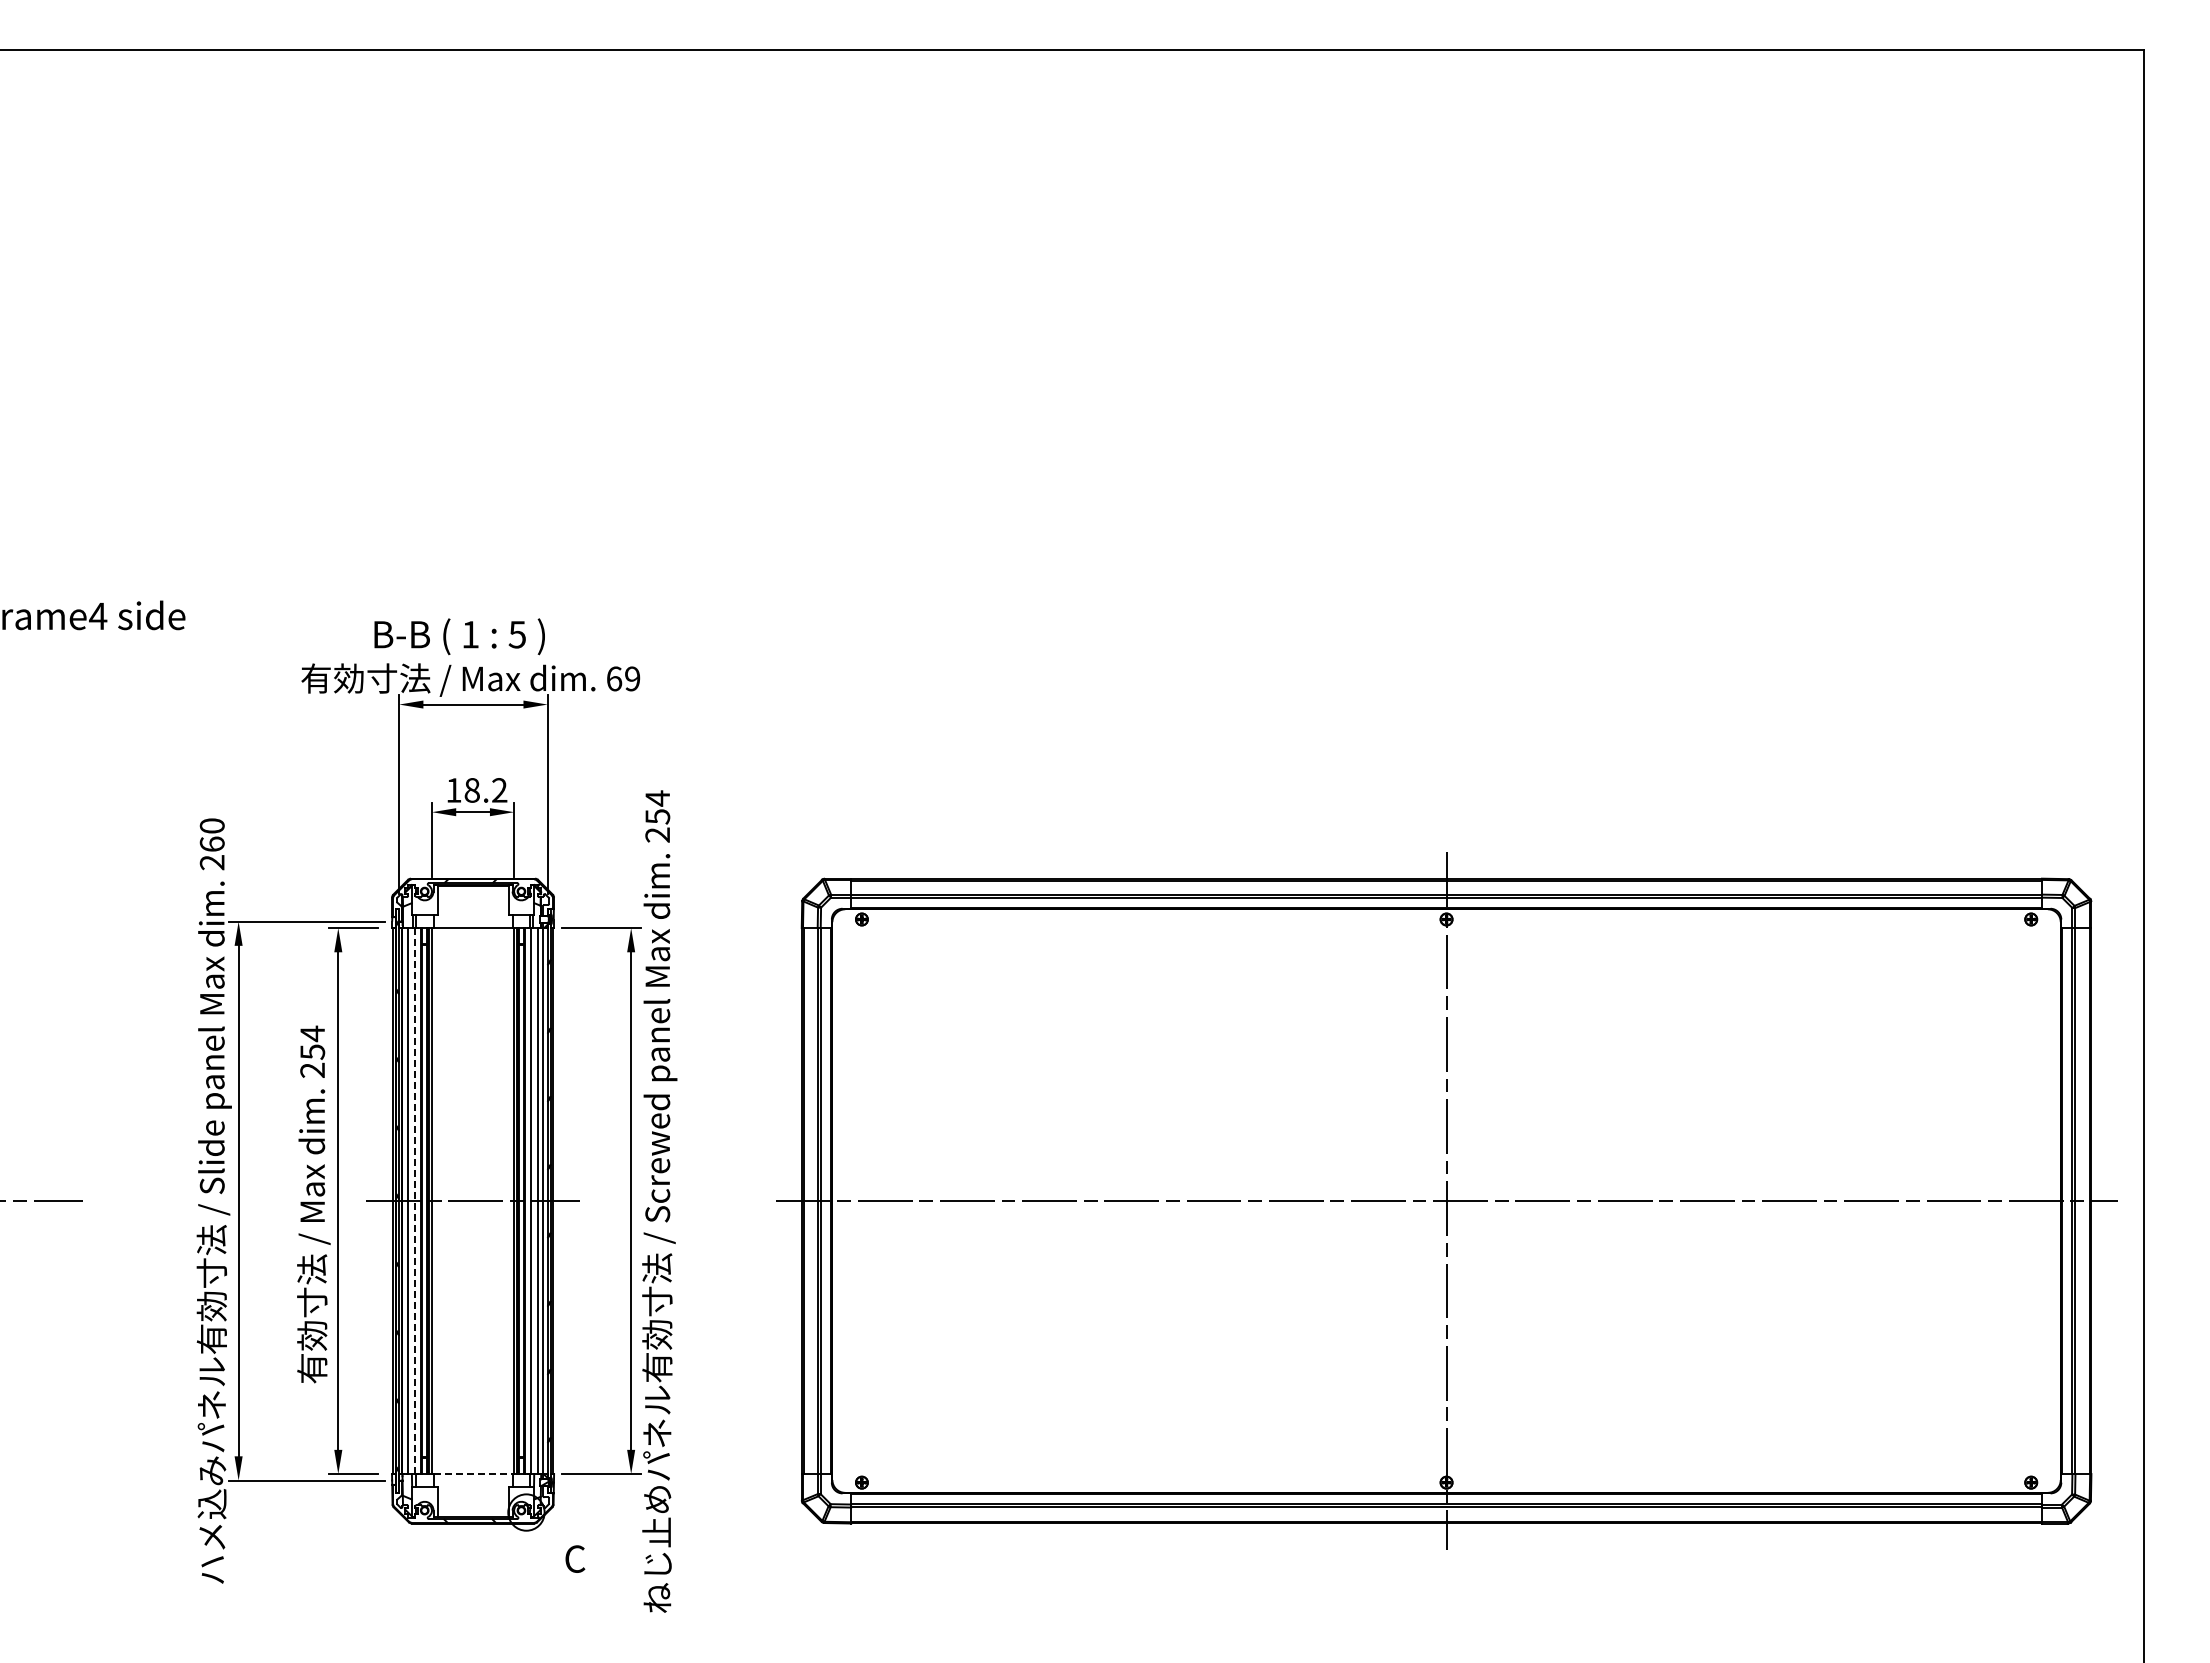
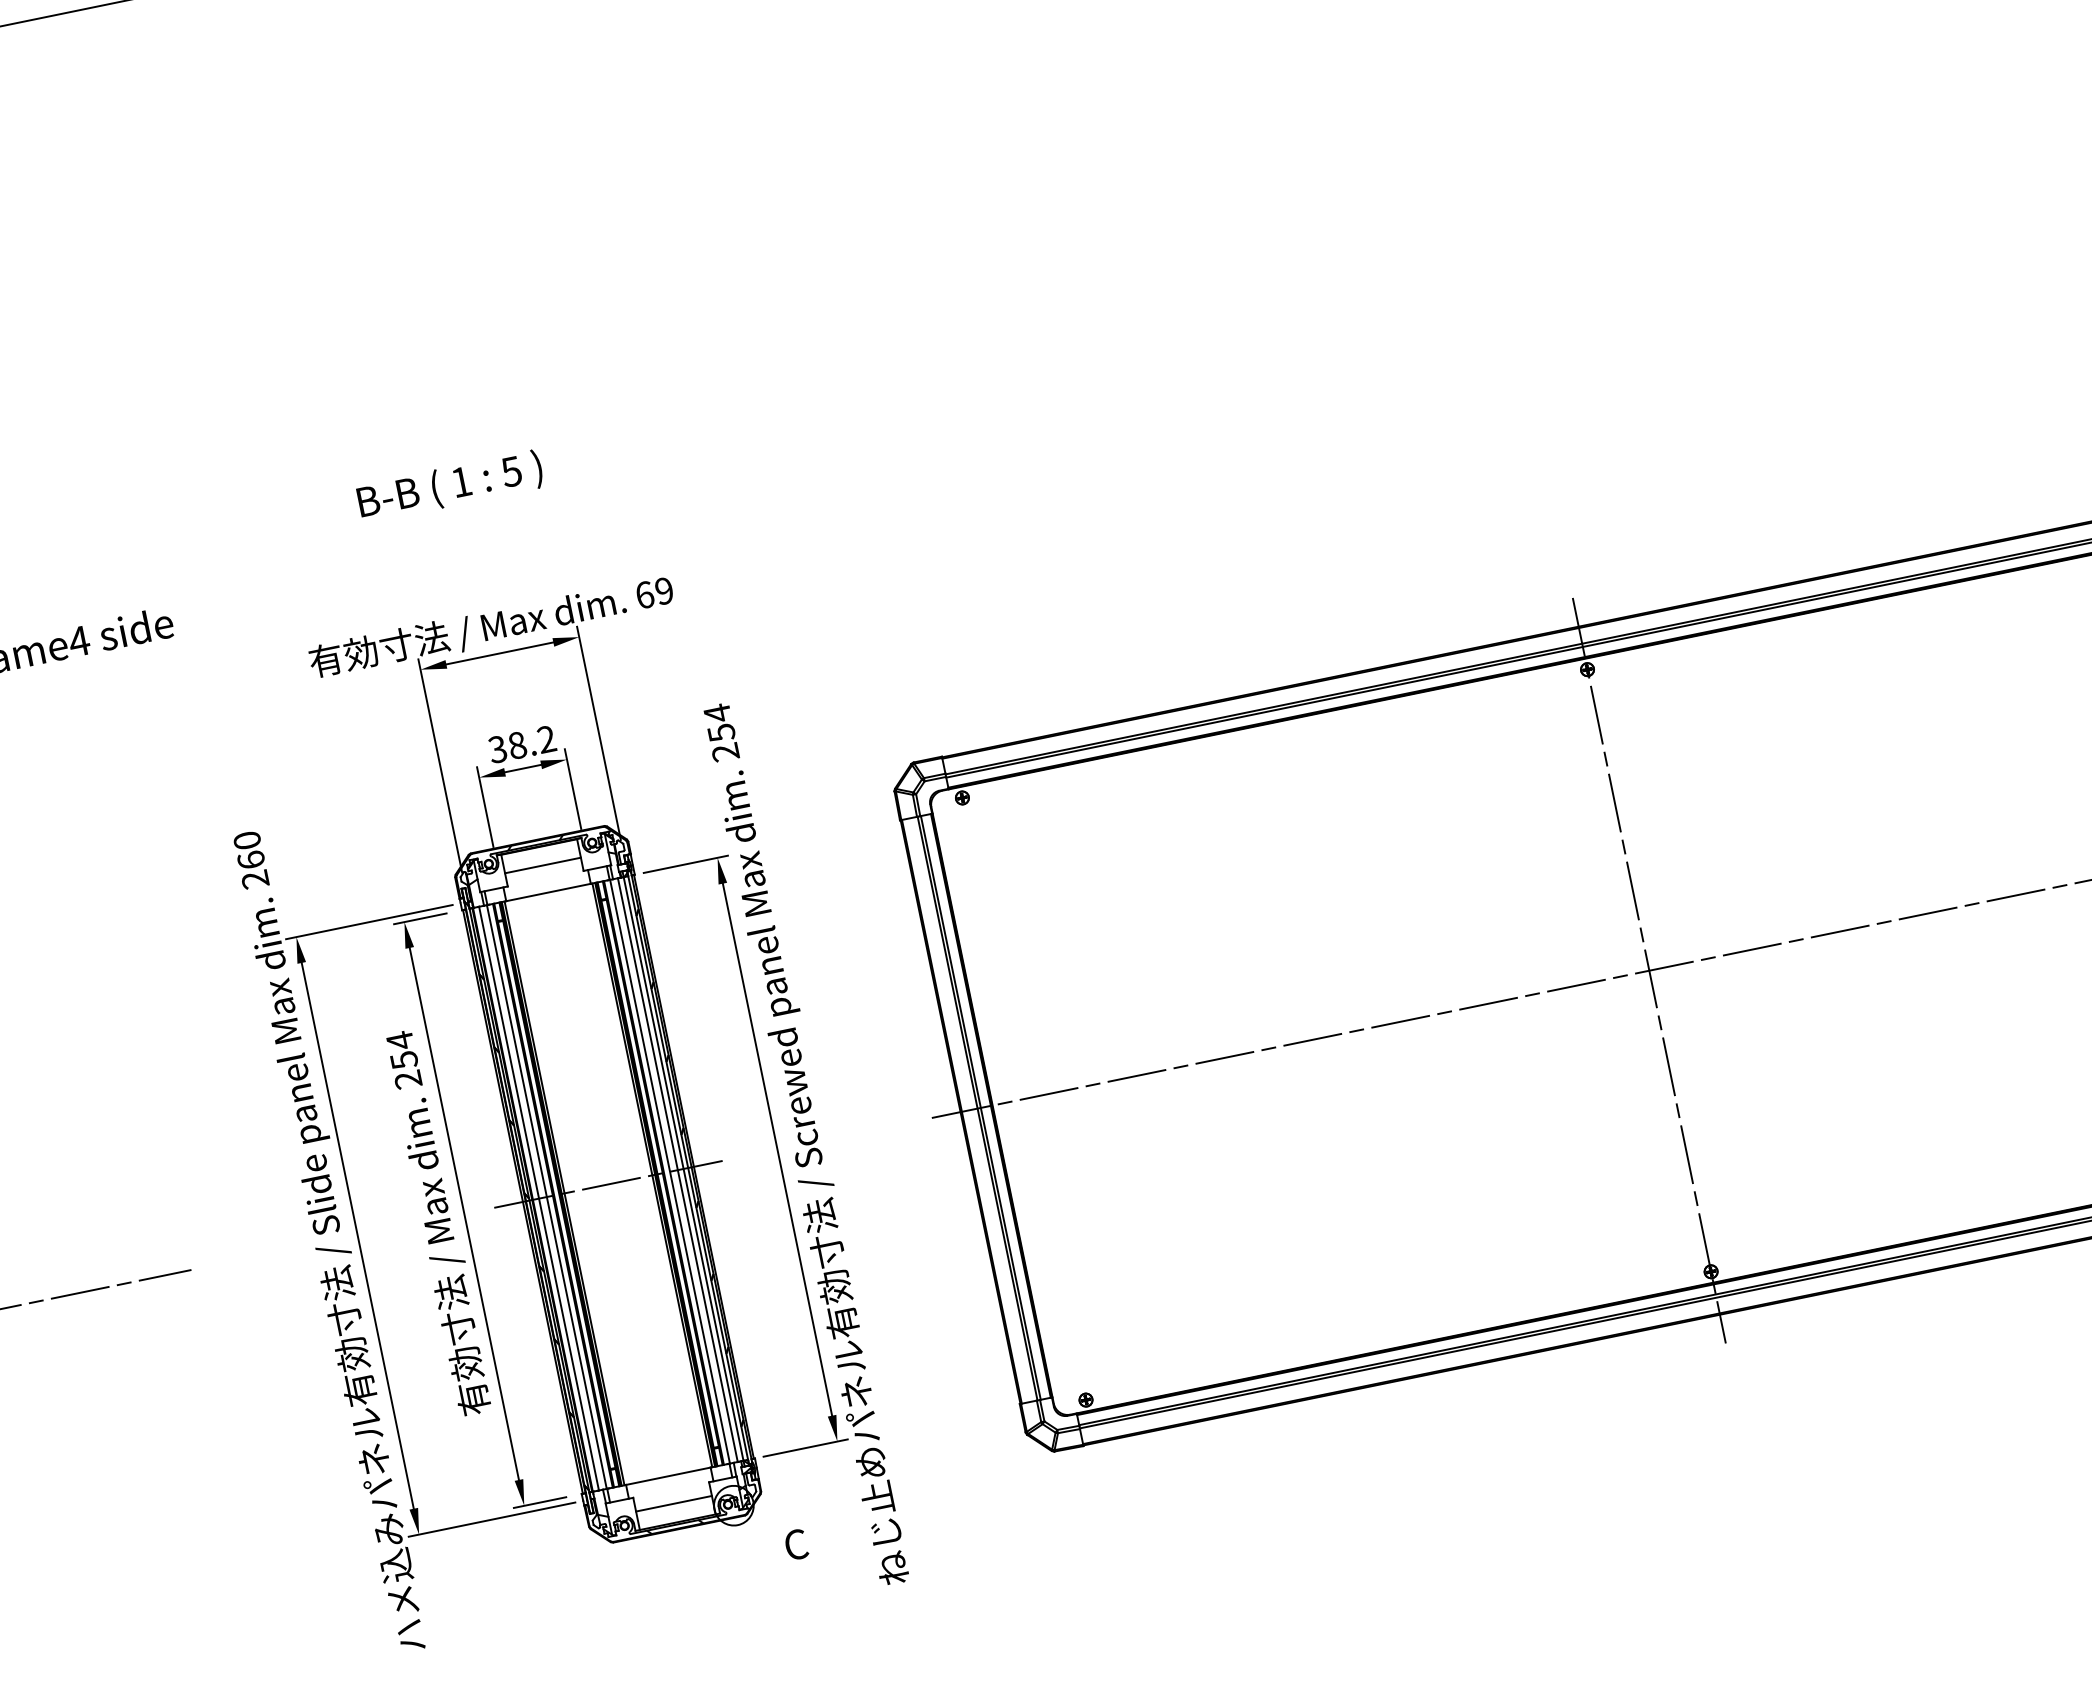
text: (459, 636) -> (450, 486), moved
text: (453, 790) -> (497, 749), 18.2 -> 38.2
line: (472, 902) -> (542, 865), added
line: (415, 1201) -> (546, 1197), dashed -> solid
line: (473, 1474) -> (668, 1476), dashed -> solid
line: (472, 1499) -> (673, 1503), added

